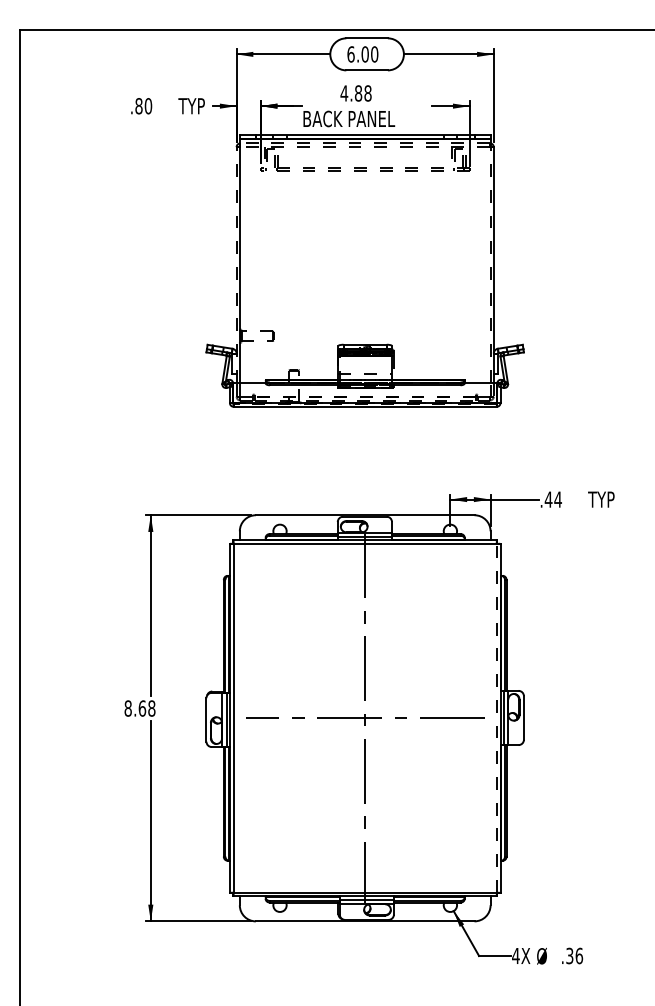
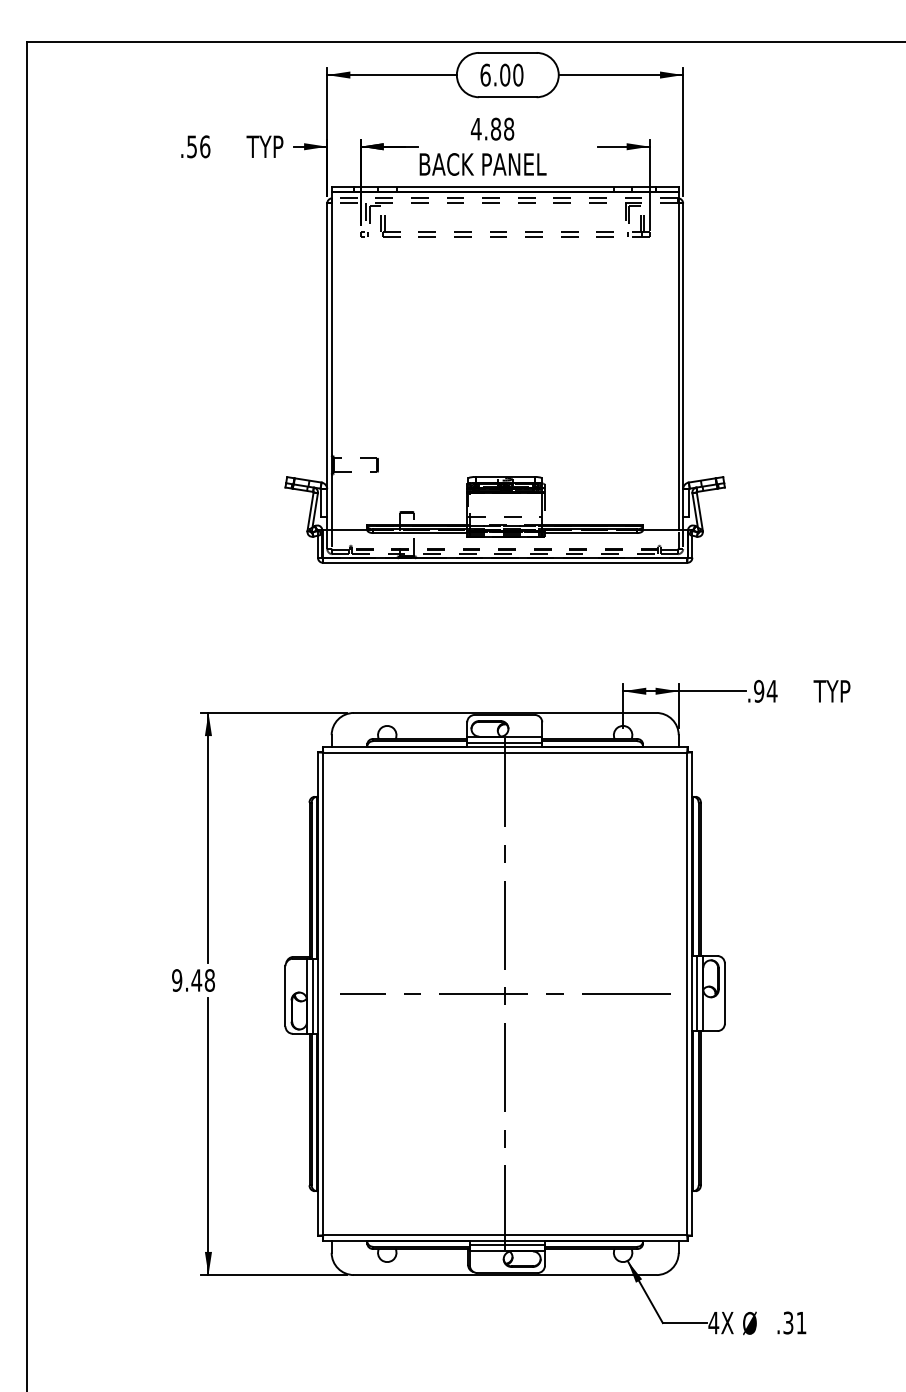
text: (143, 105) -> (198, 146), .80 -> .56
line: (490, 260) -> (678, 360), dashed -> solid
line: (236, 264) -> (327, 366), dashed -> solid
text: (548, 499) -> (758, 691), .44 -> .94
text: (135, 708) -> (187, 980), 8.68 -> 9.48
line: (496, 717) -> (687, 993), dashed -> solid
text: (579, 955) -> (801, 1322), .36 -> .31

